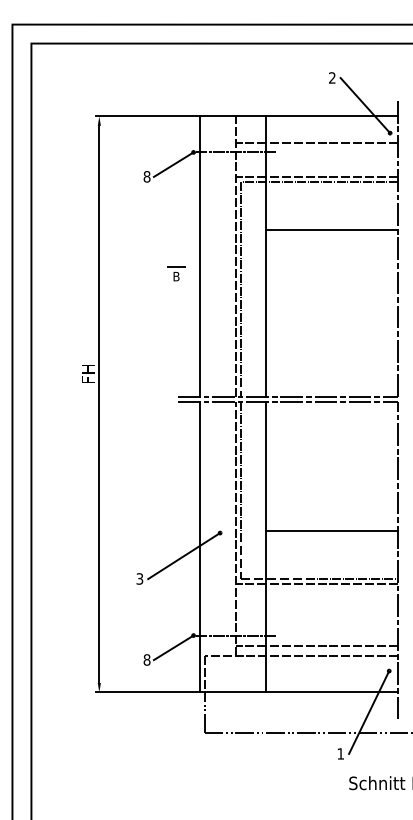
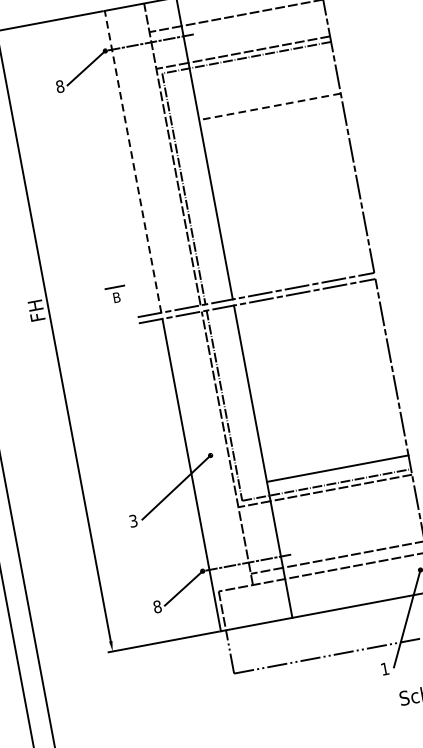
line: (331, 230) -> (269, 107), solid -> dashed
line: (199, 256) -> (132, 161), solid -> dashed
part: (176, 273) -> (116, 294), moved
line: (331, 531) -> (337, 469), moved

